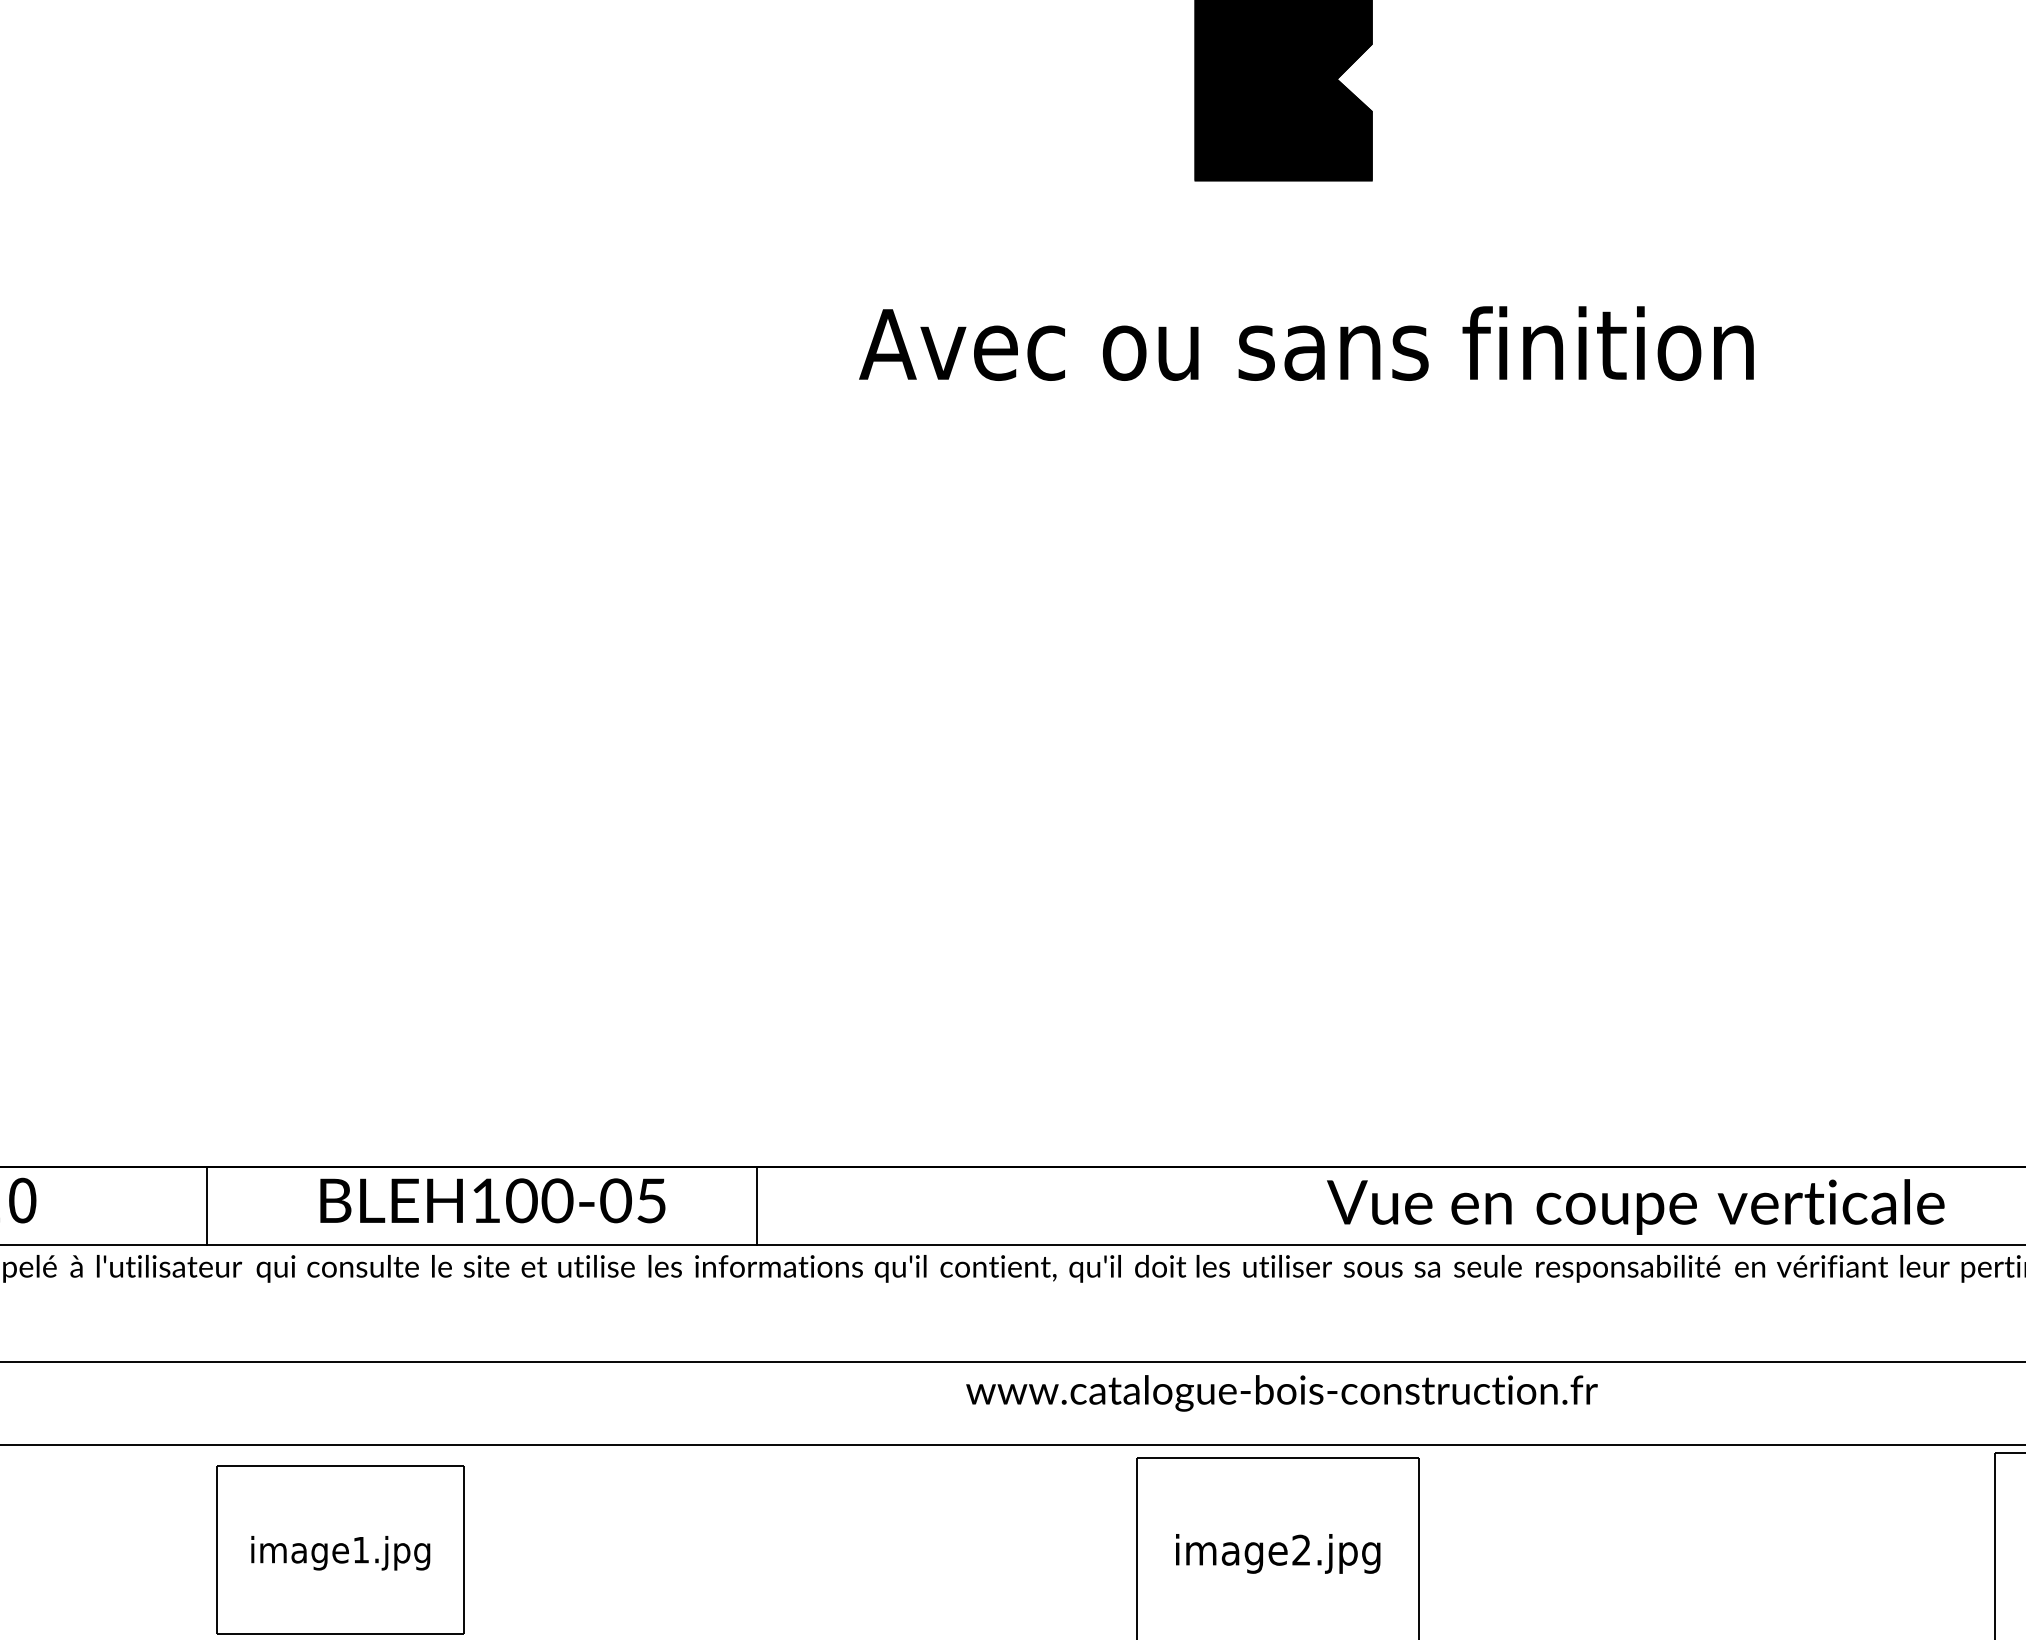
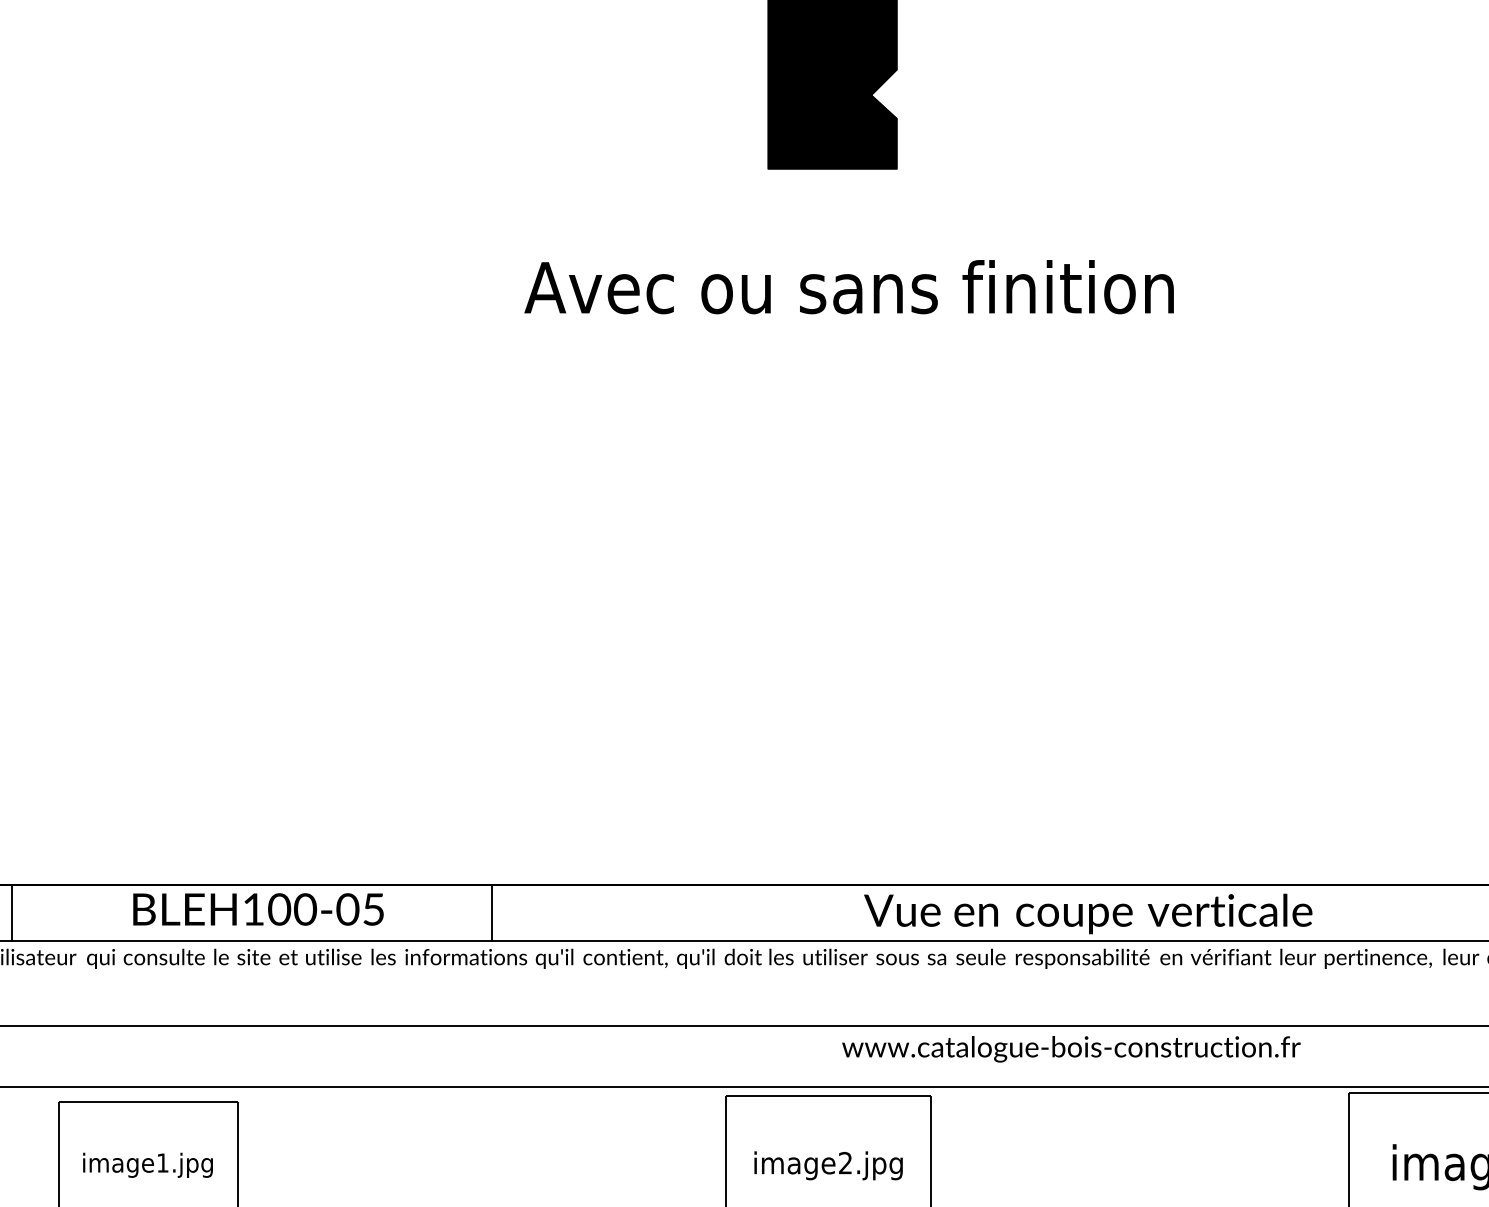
line: (207, 1206) -> (12, 913), moved
line: (757, 1206) -> (491, 913), moved
text: (1282, 1393) -> (1071, 1049), moved

